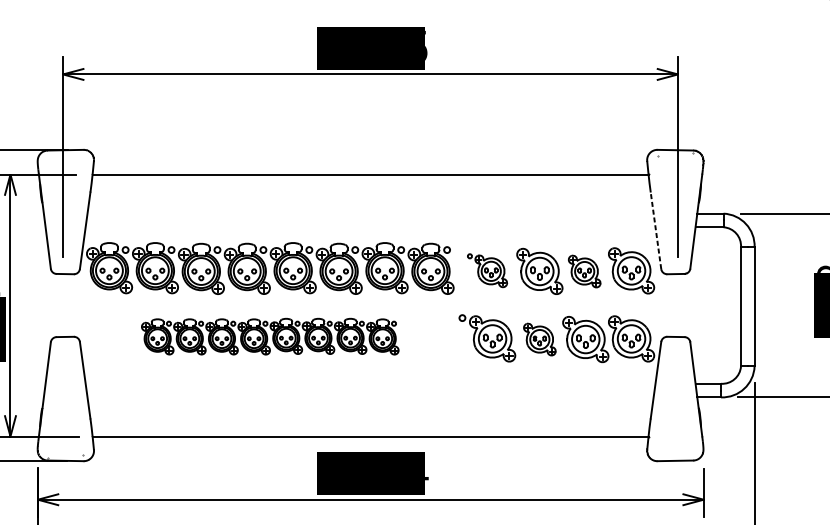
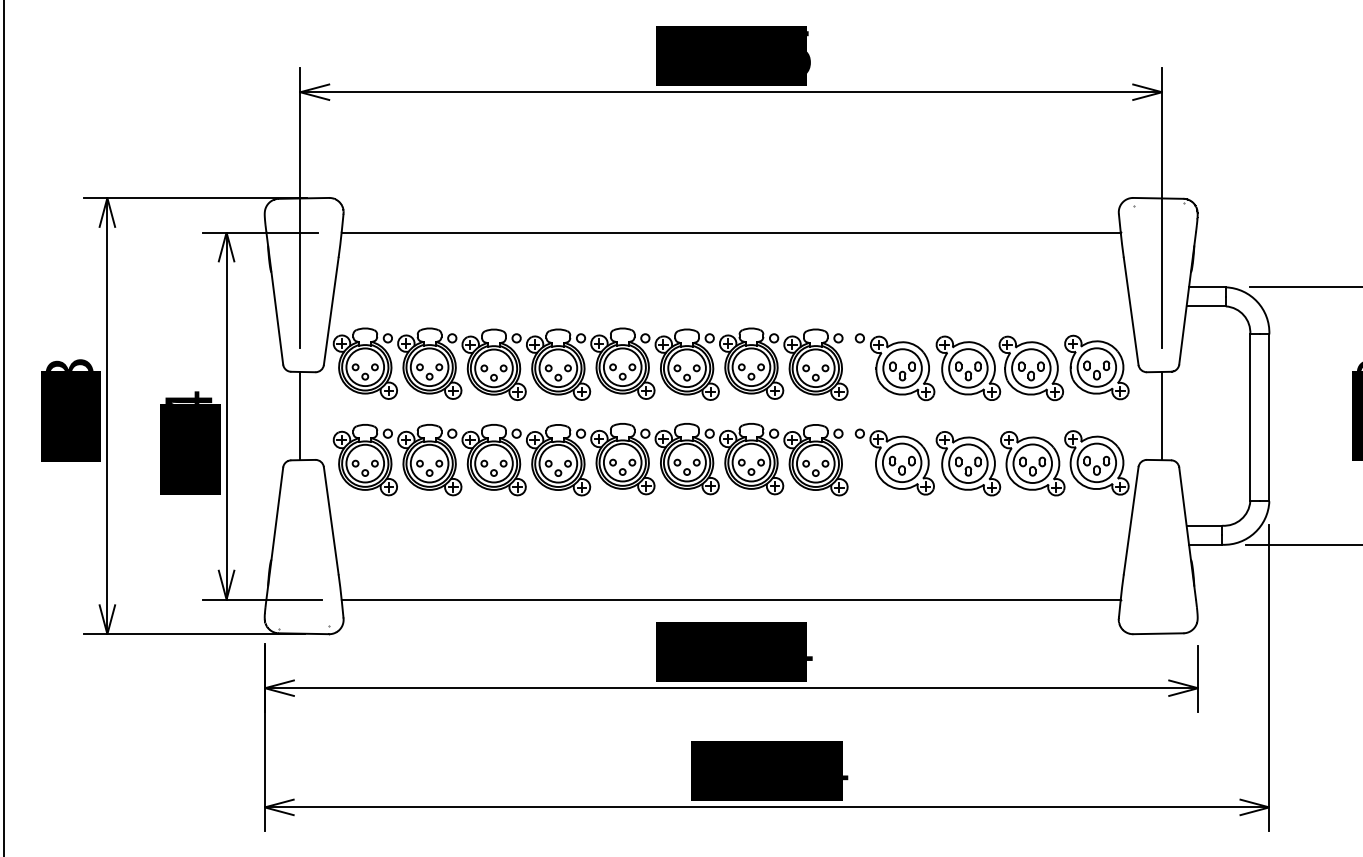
line: (656, 230) -> (1131, 310), dashed -> solid
part: (487, 270) -> (894, 367), size x1.43
part: (584, 271) -> (1030, 368), size x1.43
line: (63, 305) -> (300, 415), added
line: (678, 305) -> (1162, 415), added
part: (270, 336) -> (590, 459), size x1.43
part: (539, 339) -> (968, 463), size x1.43

